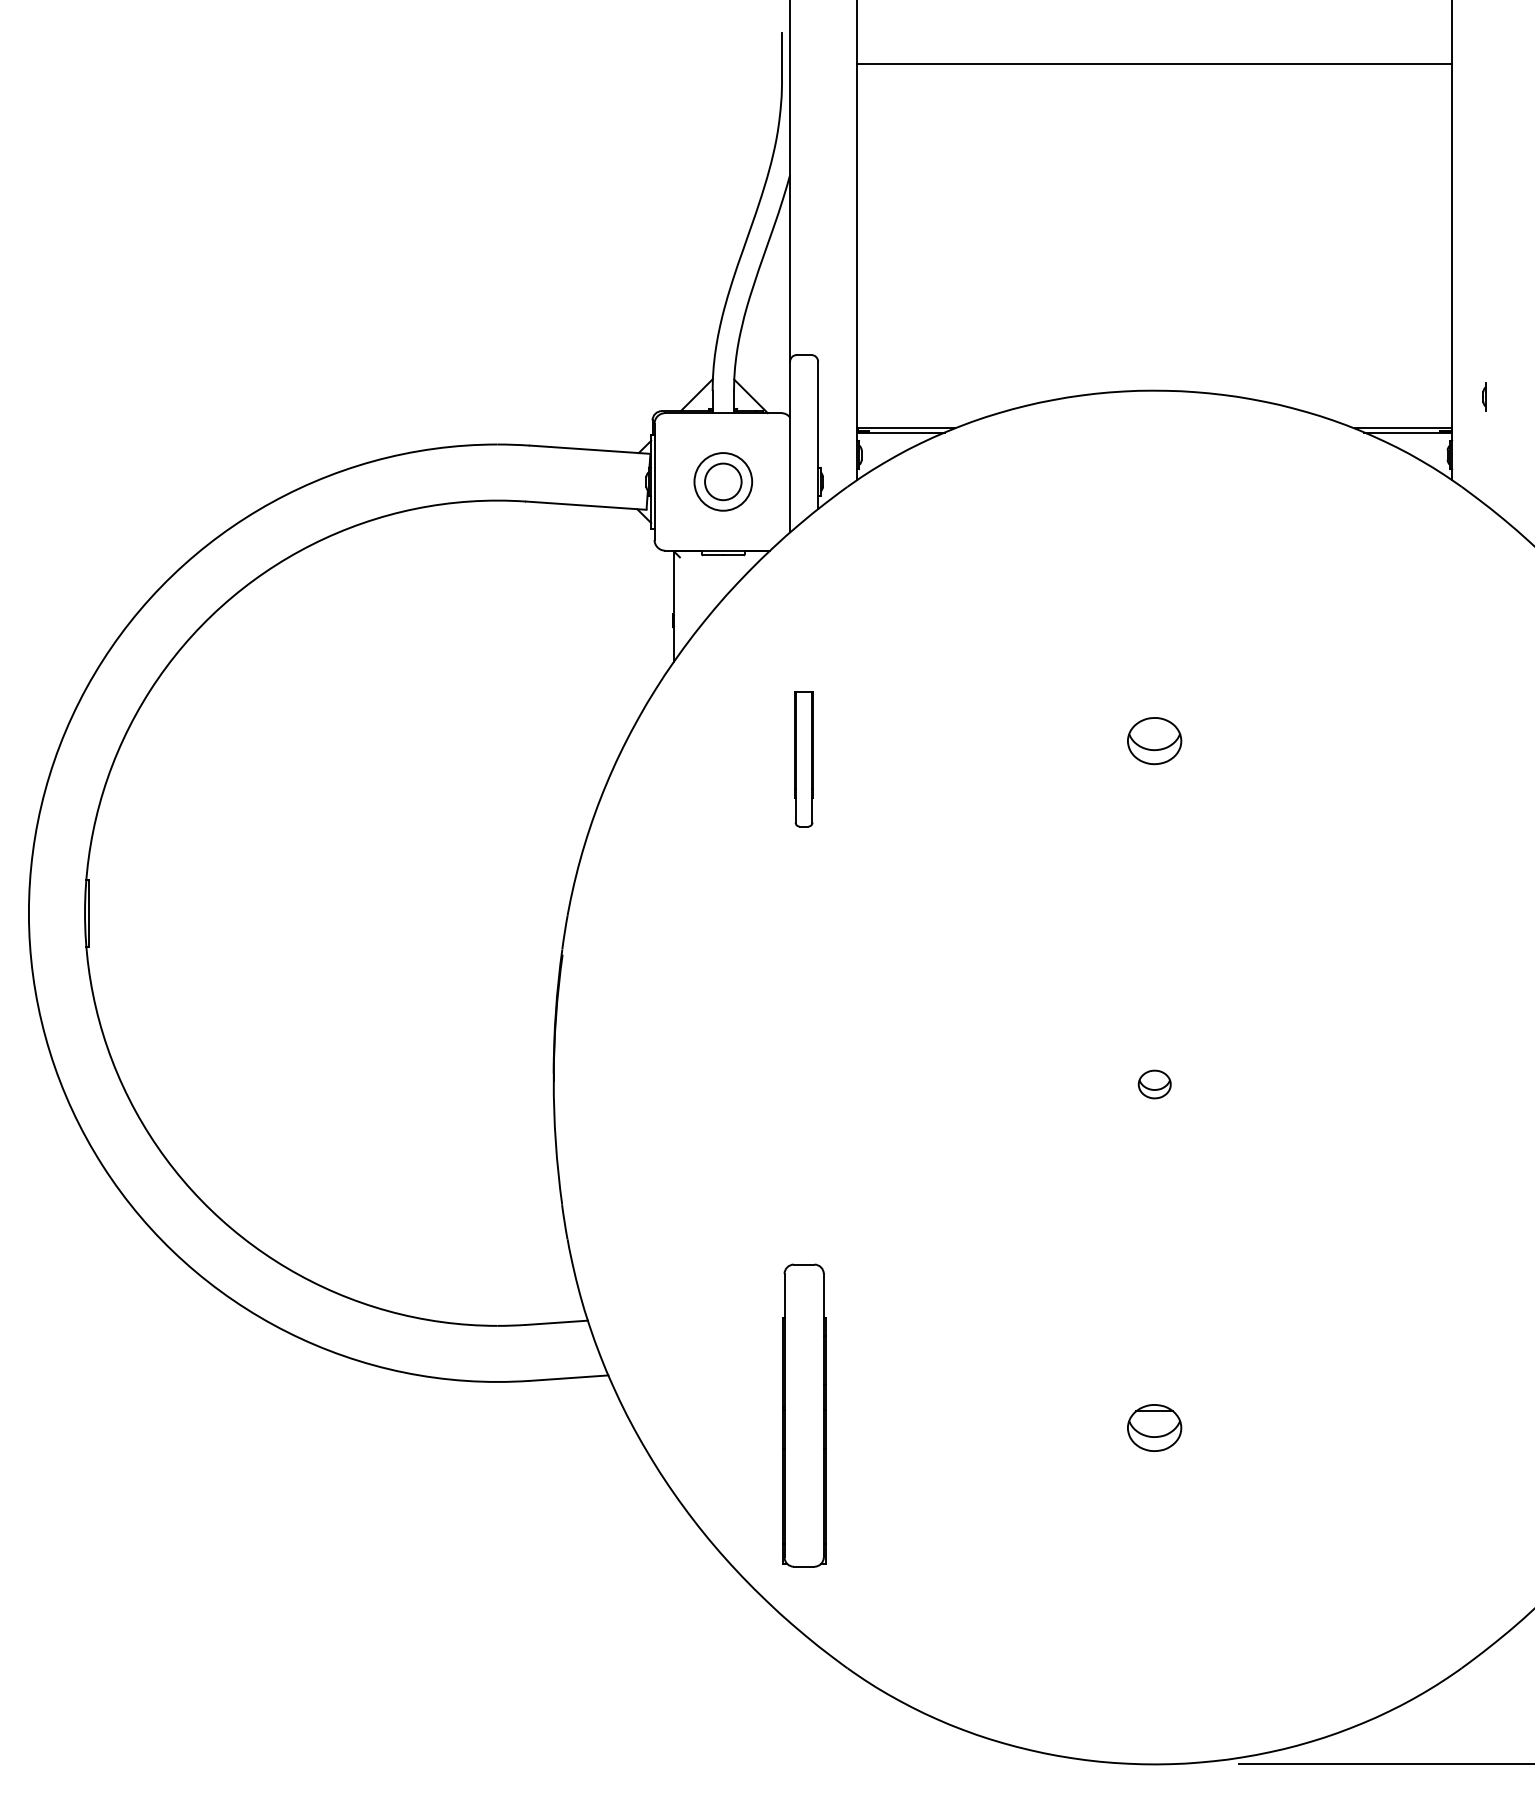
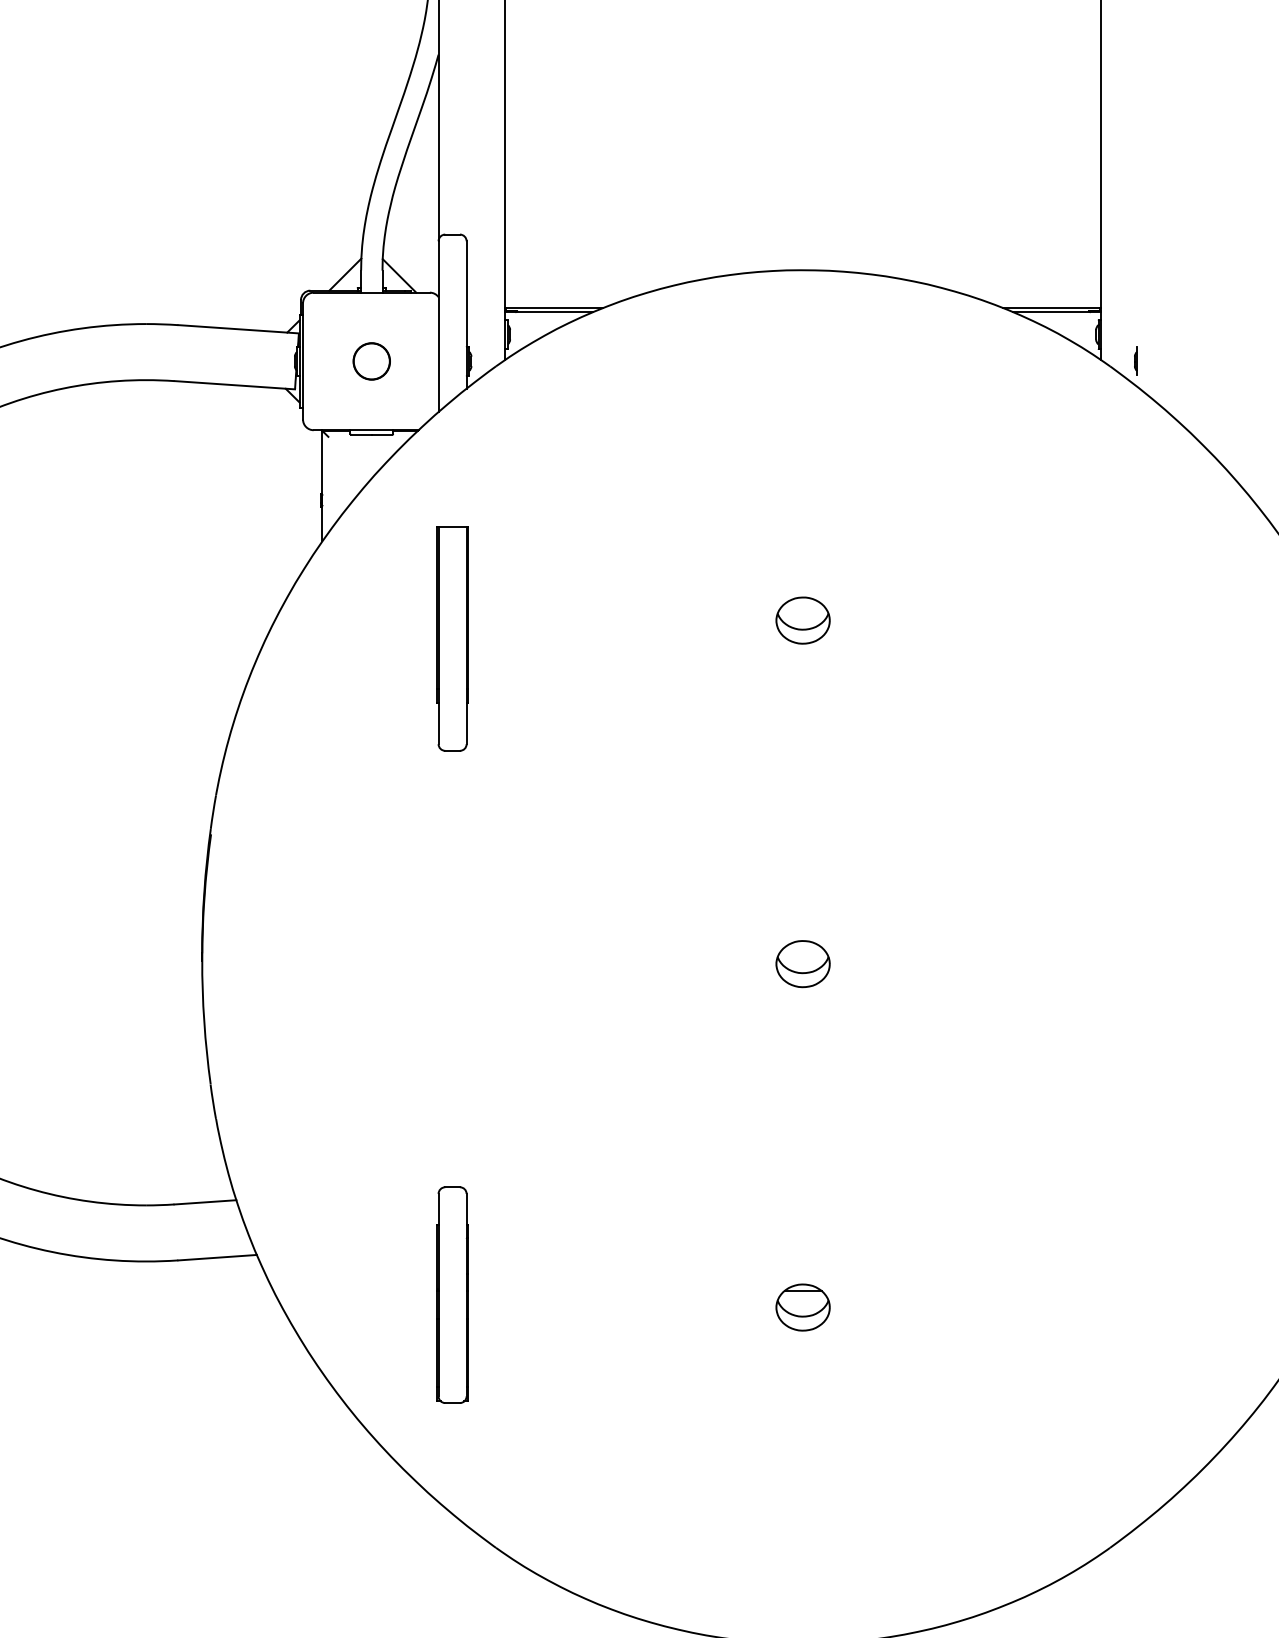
line: (1483, 396) -> (1134, 361), moved
circle: (723, 481) -> (371, 361), size x0.62
part: (803, 759) -> (451, 639), size x1.67
part: (1154, 1084) -> (802, 964), size x1.67
part: (803, 1415) -> (451, 1295), size x0.71

